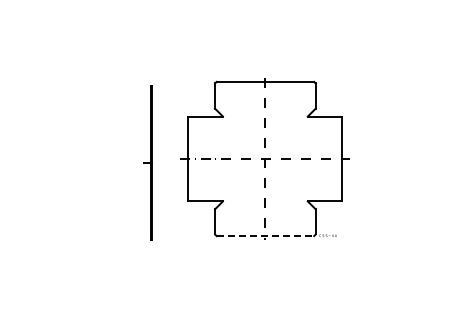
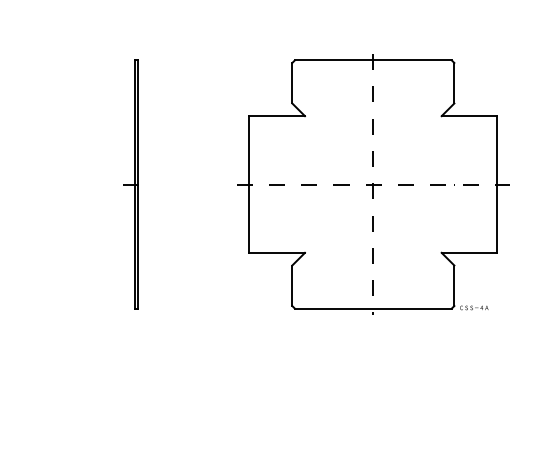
part: (147, 162) -> (130, 183), moved
line: (265, 236) -> (373, 309), dashed -> solid

